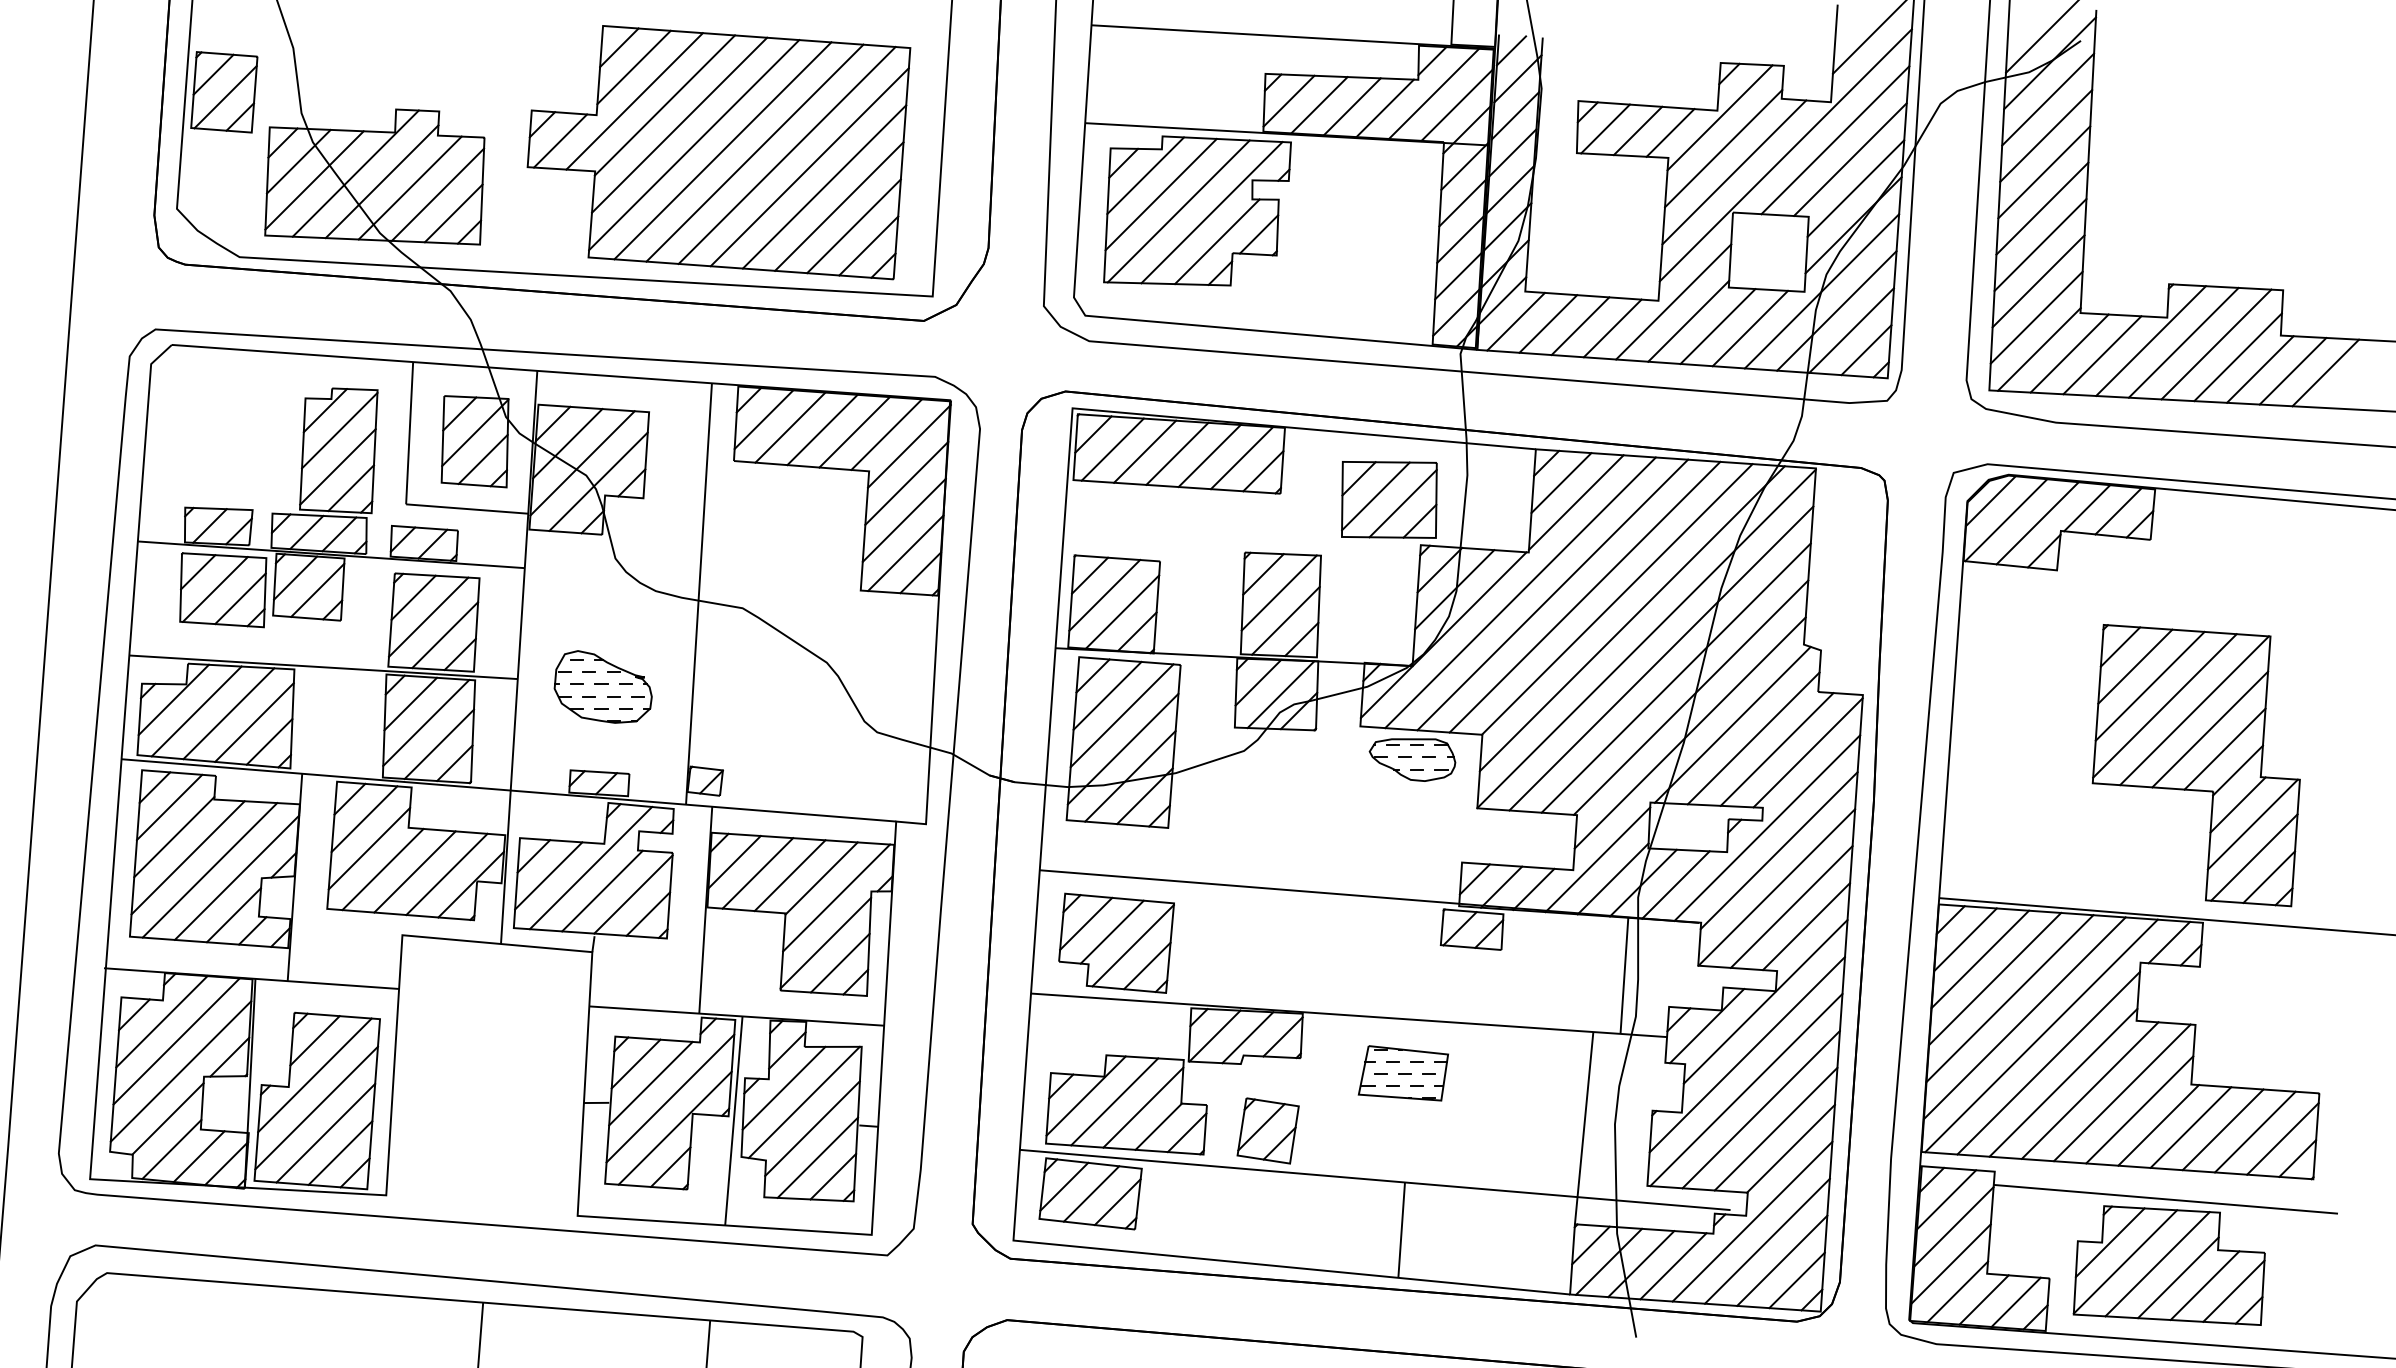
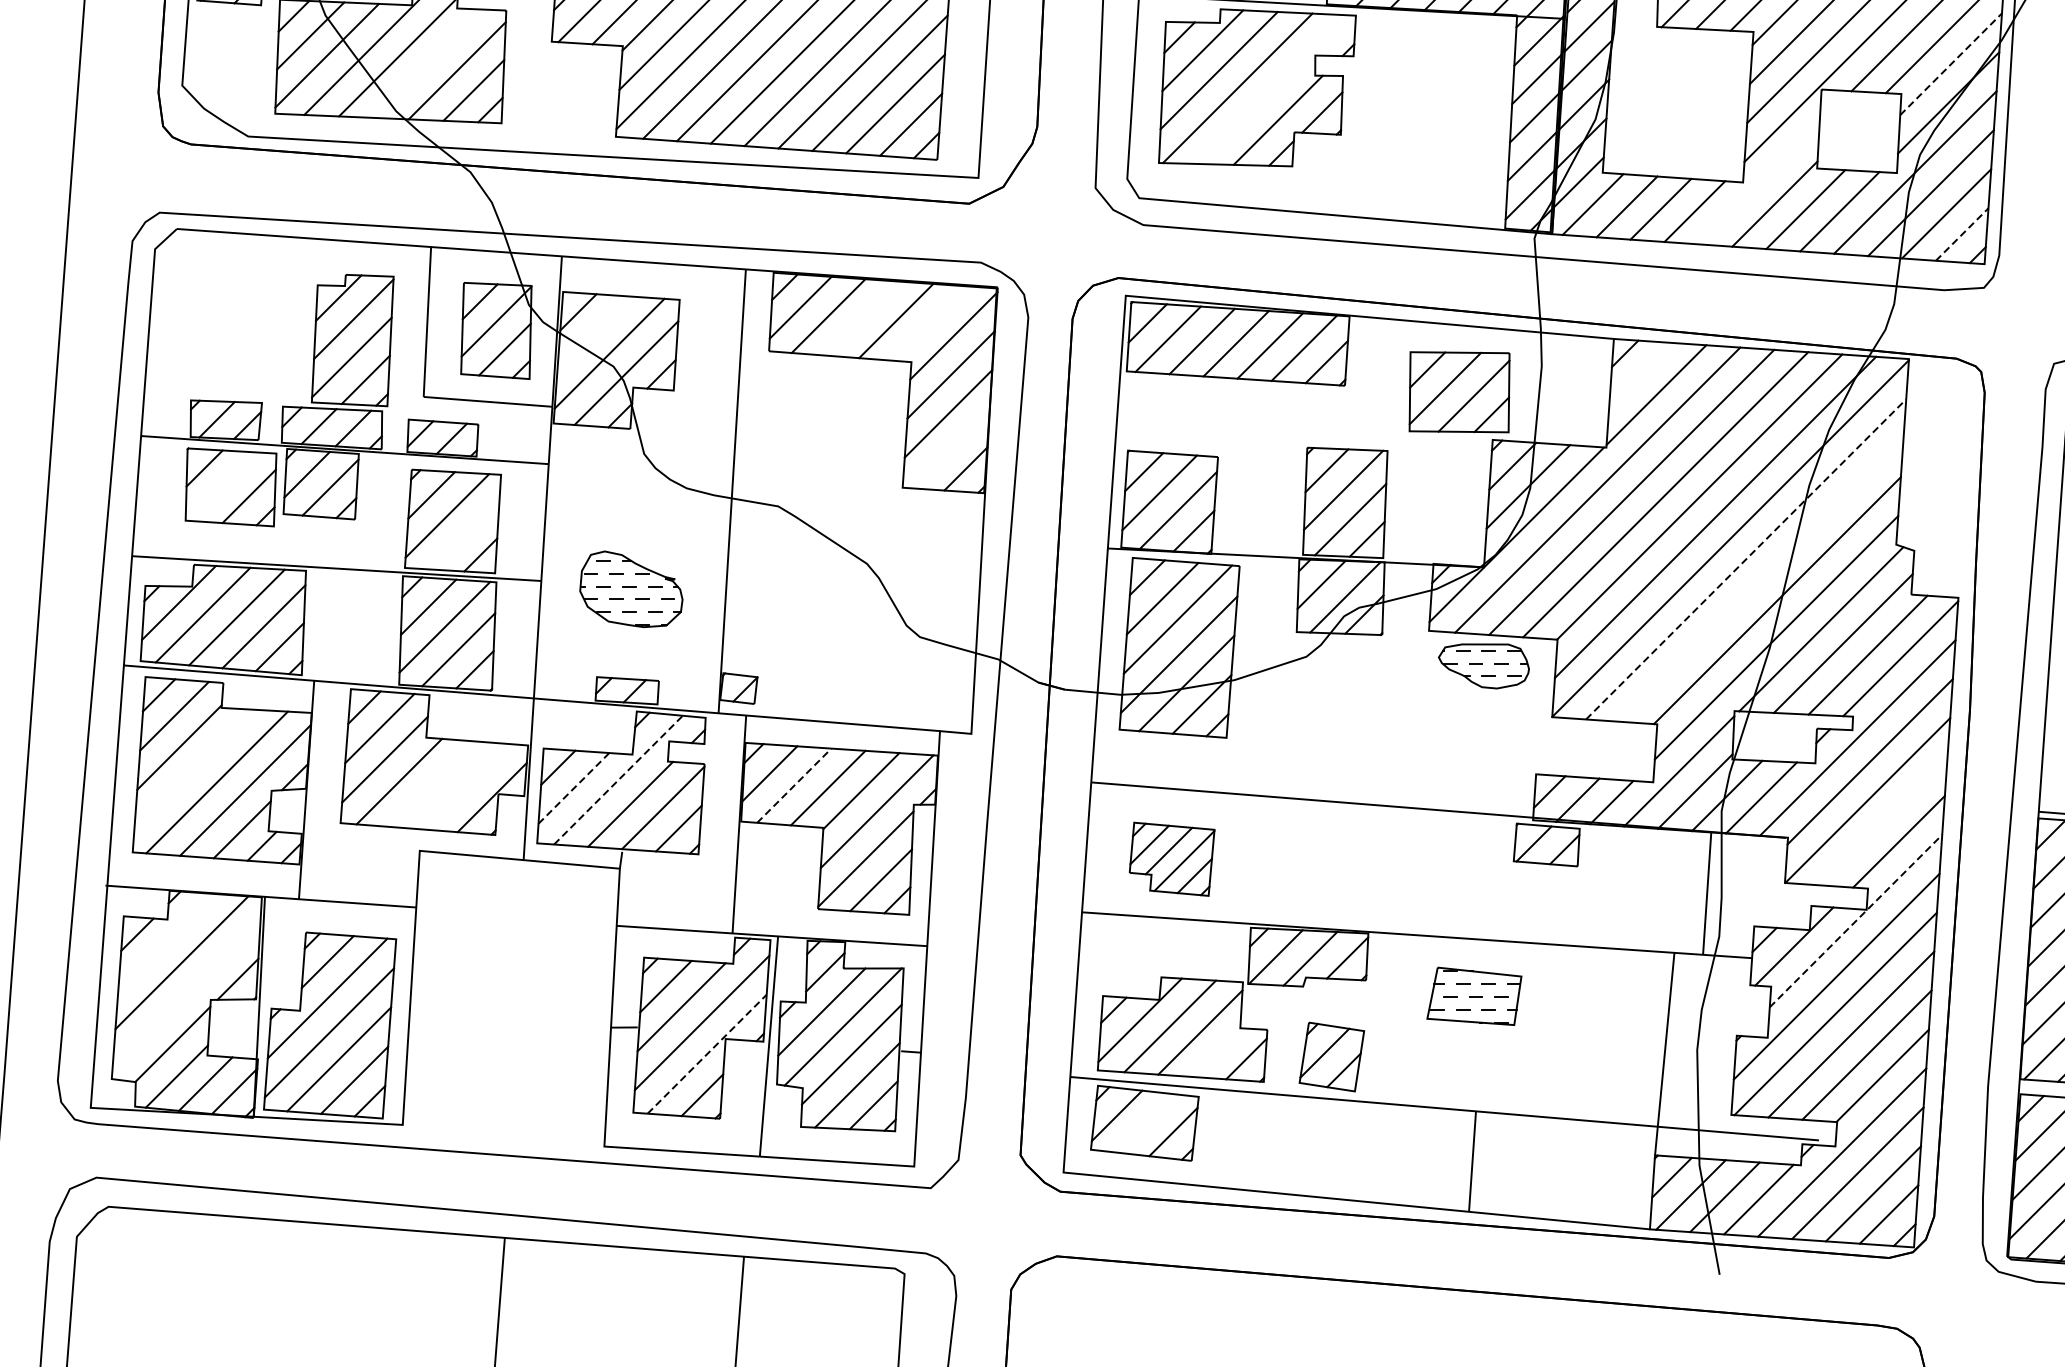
line: (409, 187) -> (427, 63), removed
line: (1856, 188) -> (1951, 64), solid -> dashed
line: (1211, 212) -> (1272, 89), removed
line: (1673, 301) -> (1758, 183), removed
line: (1866, 349) -> (1962, 233), solid -> dashed
line: (822, 429) -> (862, 318), removed
line: (886, 434) -> (929, 323), removed
line: (567, 443) -> (593, 332), removed
line: (1561, 483) -> (1640, 374), removed
line: (905, 553) -> (949, 448), removed
line: (214, 589) -> (221, 486), removed
line: (445, 635) -> (465, 535), removed
line: (1661, 658) -> (1746, 559), solid -> dashed
line: (1675, 677) -> (1760, 579), removed
line: (187, 857) -> (193, 768), removed
line: (591, 867) -> (619, 779), solid -> dashed
line: (414, 871) -> (432, 783), removed
line: (757, 873) -> (793, 785), solid -> dashed
line: (446, 874) -> (466, 786), removed
line: (549, 875) -> (574, 787), solid -> dashed
line: (1791, 906) -> (1883, 820), removed
part: (1116, 942) -> (1172, 858), size x0.7
line: (1765, 1001) -> (1855, 920), solid -> dashed
line: (161, 1021) -> (165, 941), removed
line: (180, 1071) -> (186, 994), removed
line: (1158, 1126) -> (1216, 1052), removed
line: (675, 1128) -> (707, 1054), solid -> dashed
line: (1091, 1193) -> (1145, 1122), removed

